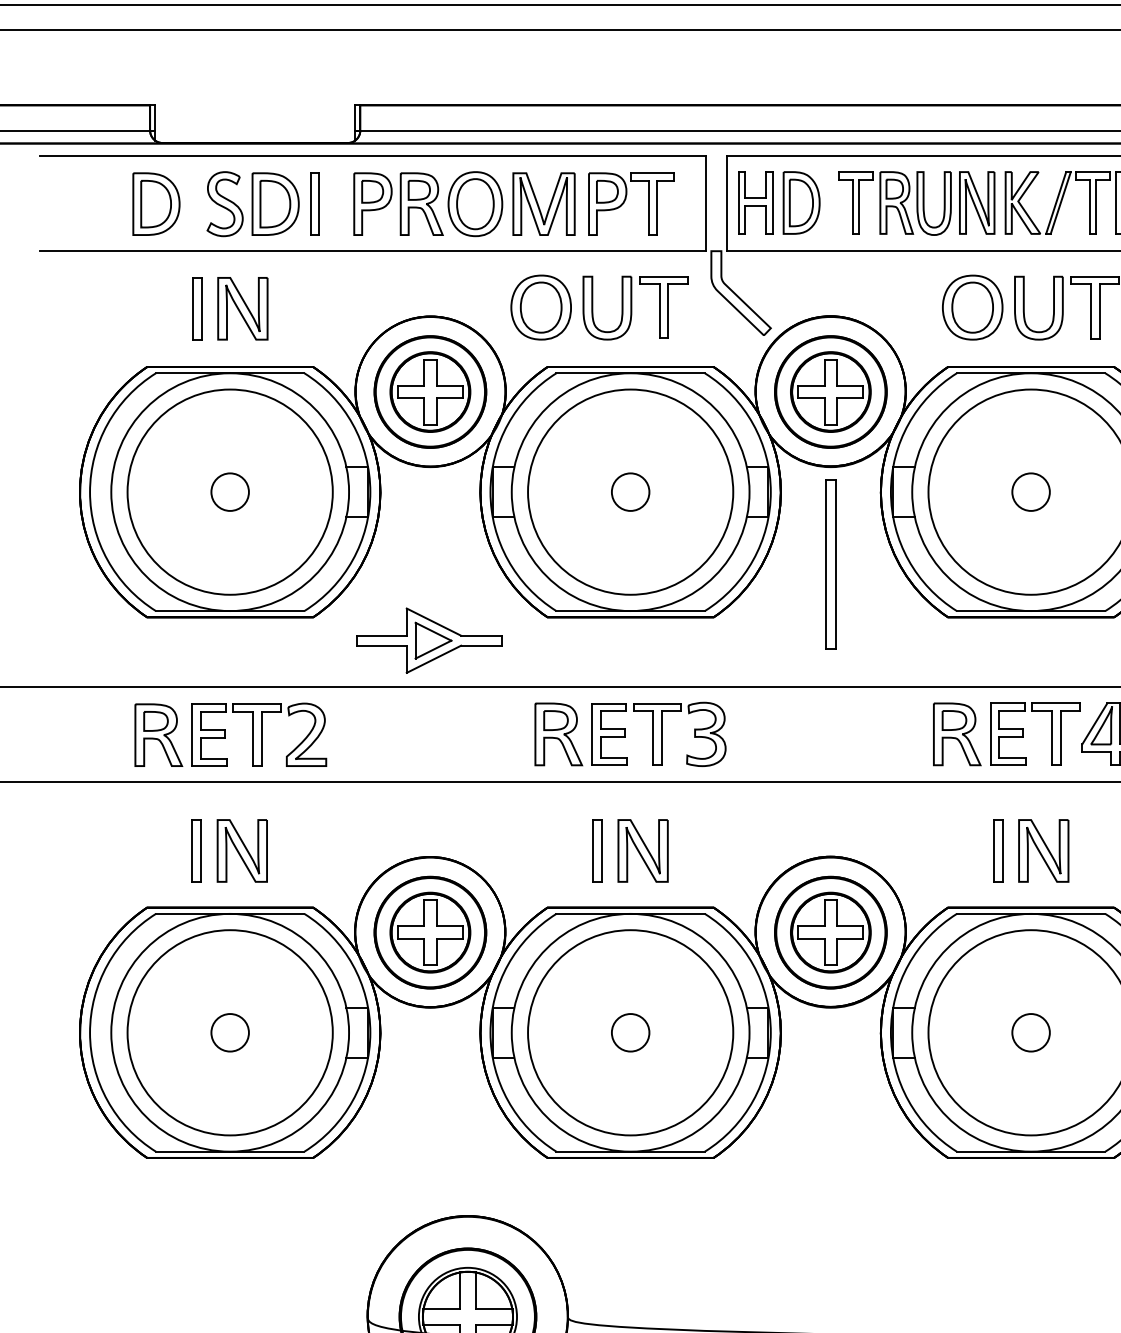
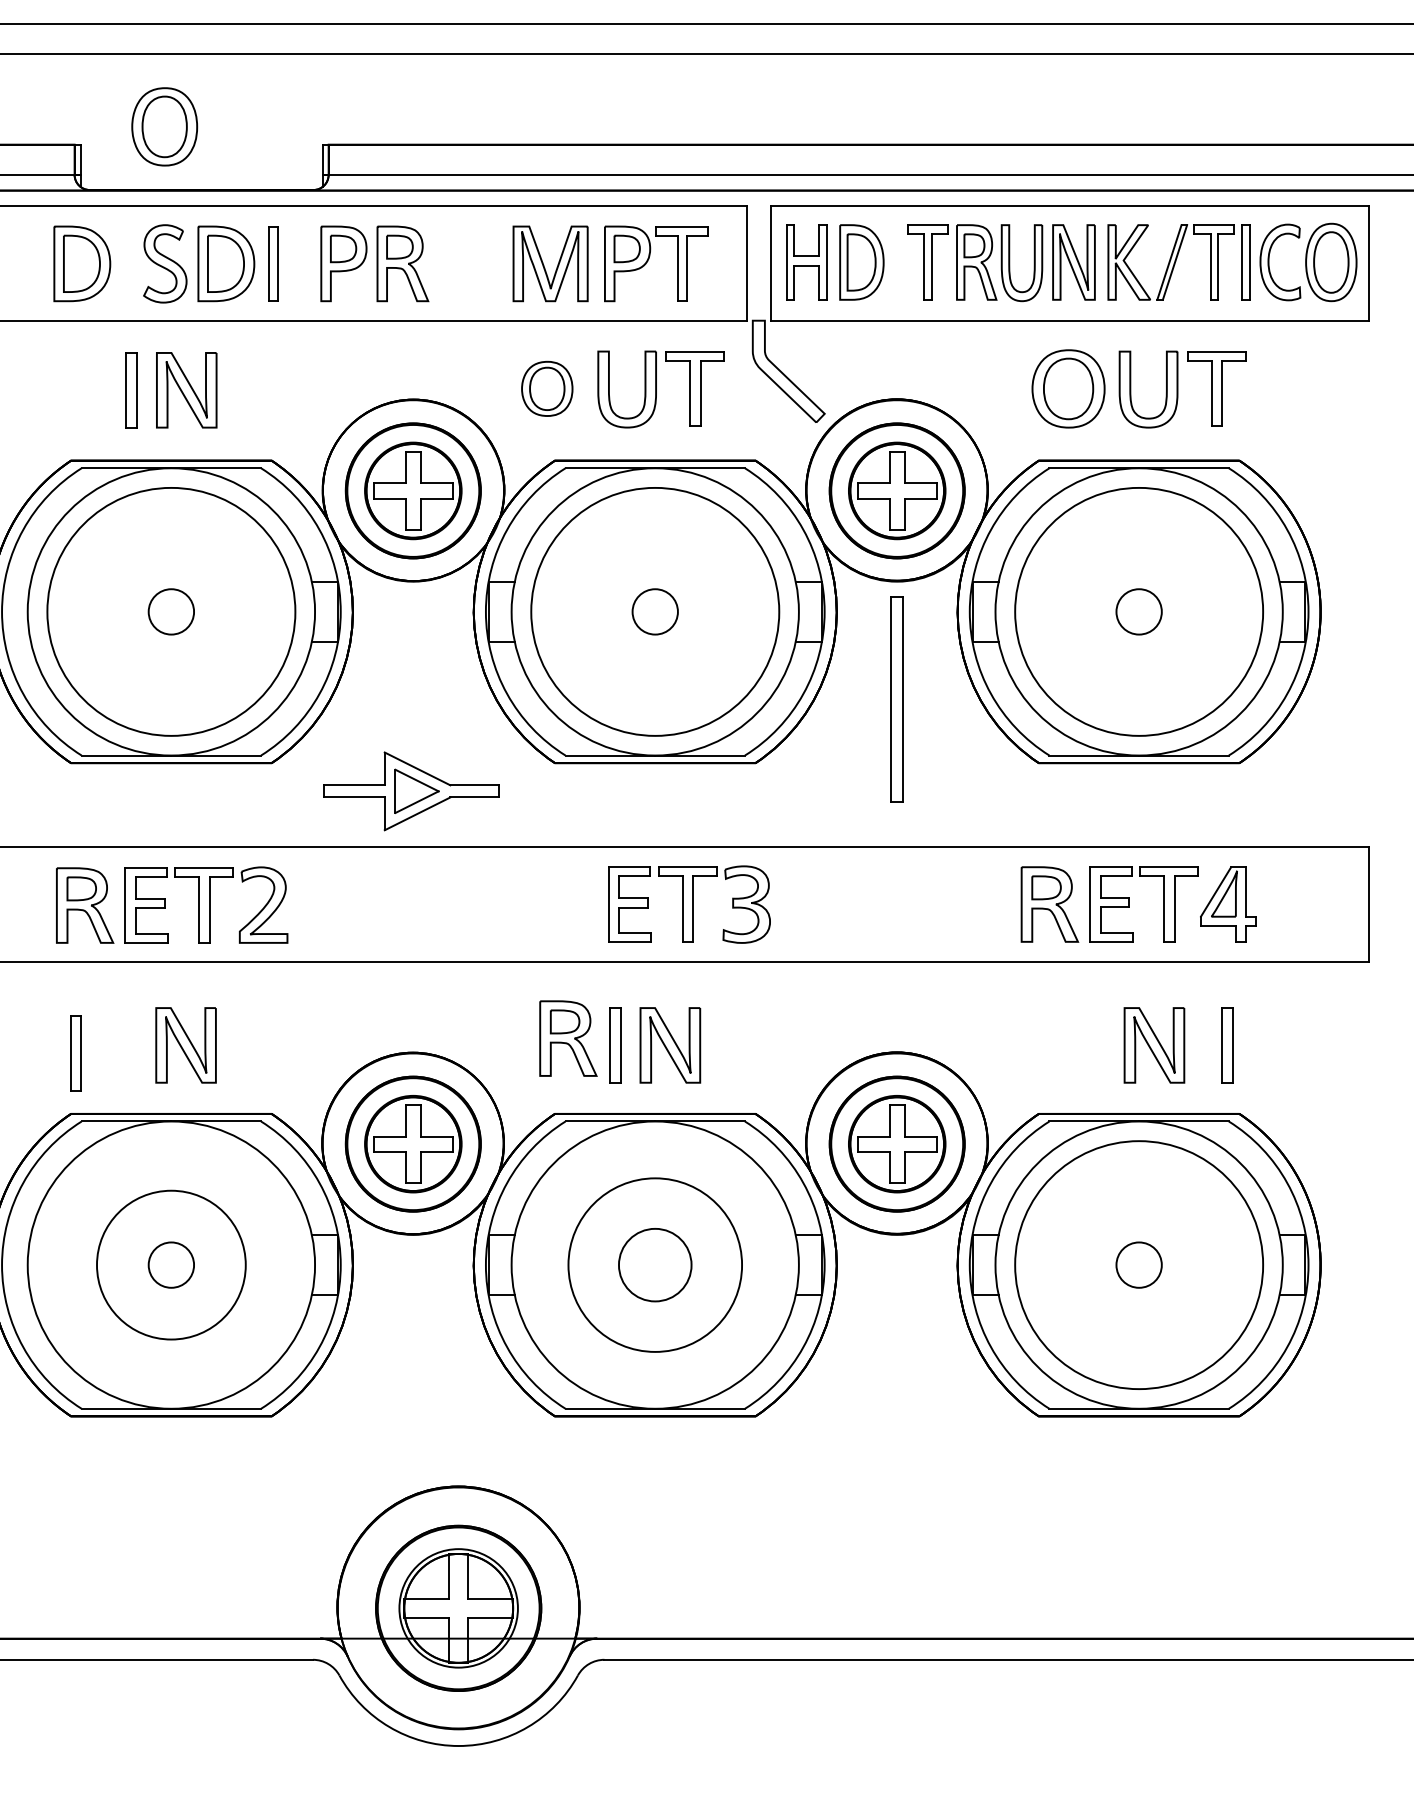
part: (475, 203) -> (164, 126), moved
part: (541, 307) -> (547, 388), size x0.7
part: (558, 734) -> (568, 1038), moved
part: (196, 851) -> (75, 1053), moved
part: (998, 851) -> (1227, 1045), moved
circle: (630, 1032) -> (654, 1264), size x1.6
circle: (230, 1033) -> (171, 1265), size x0.6
circle: (630, 1033) -> (655, 1265), size x0.7

